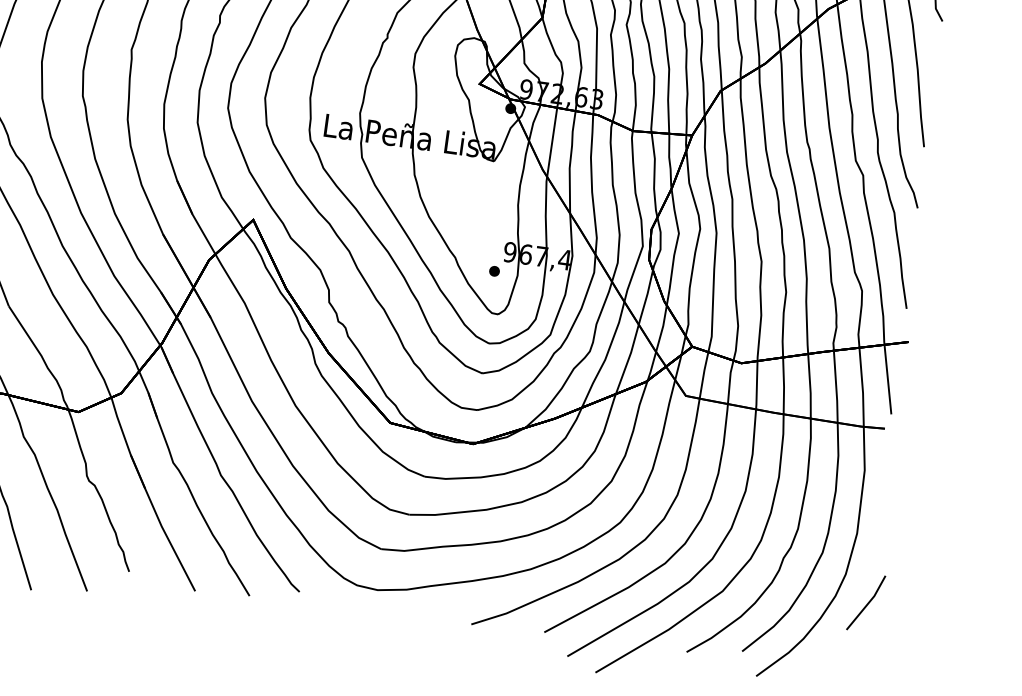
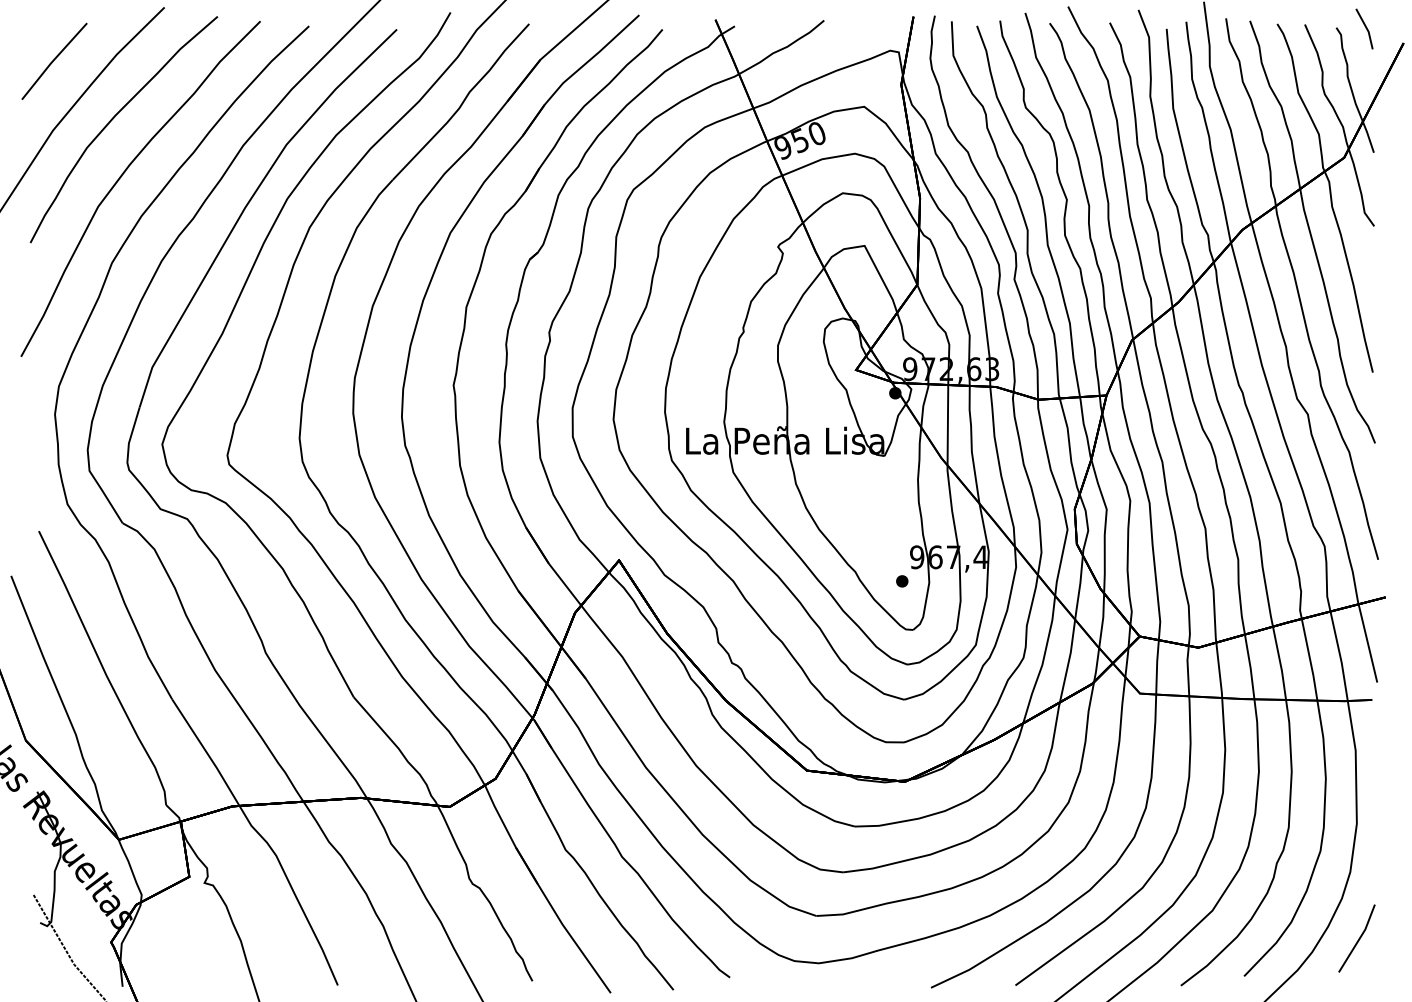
line: (867, 603) -> (1358, 938), moved

